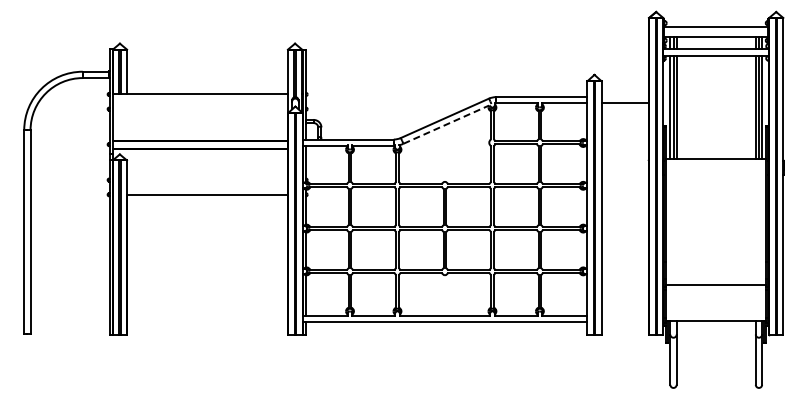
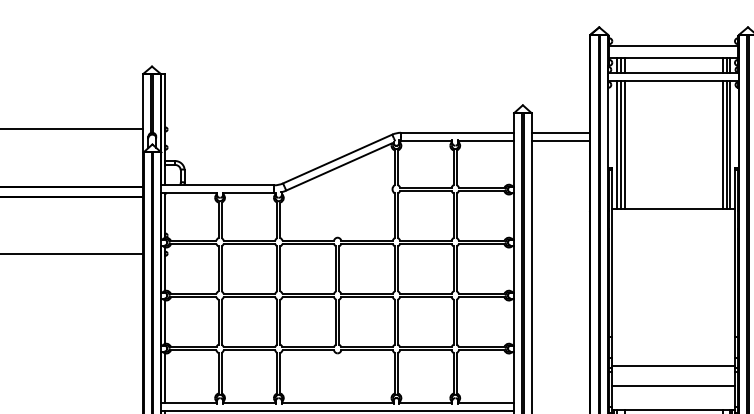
line: (625, 97) -> (561, 133), added
line: (446, 124) -> (339, 166), dashed -> solid
line: (715, 301) -> (672, 385), added

